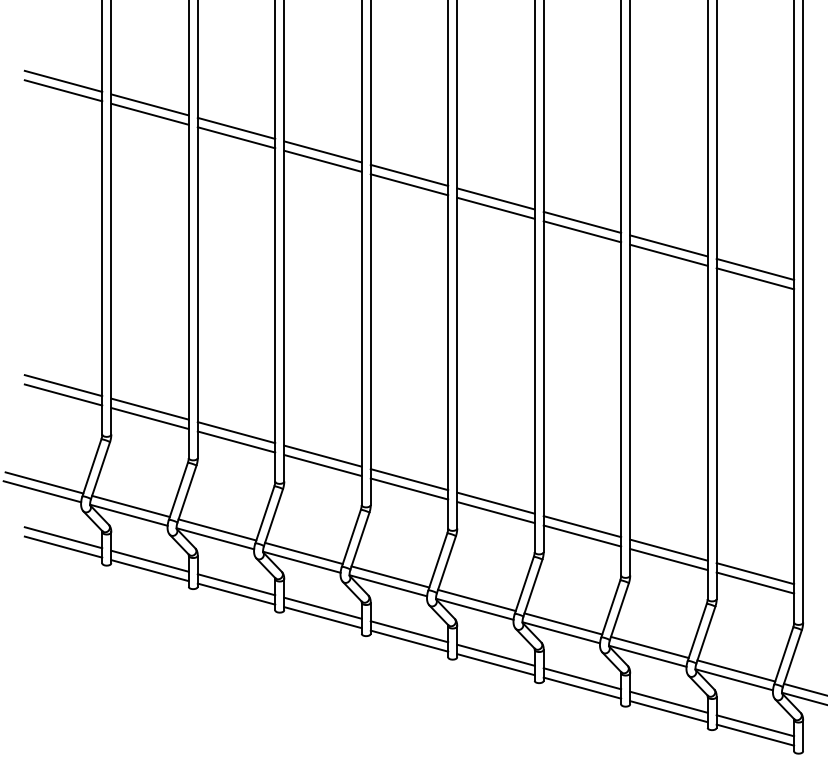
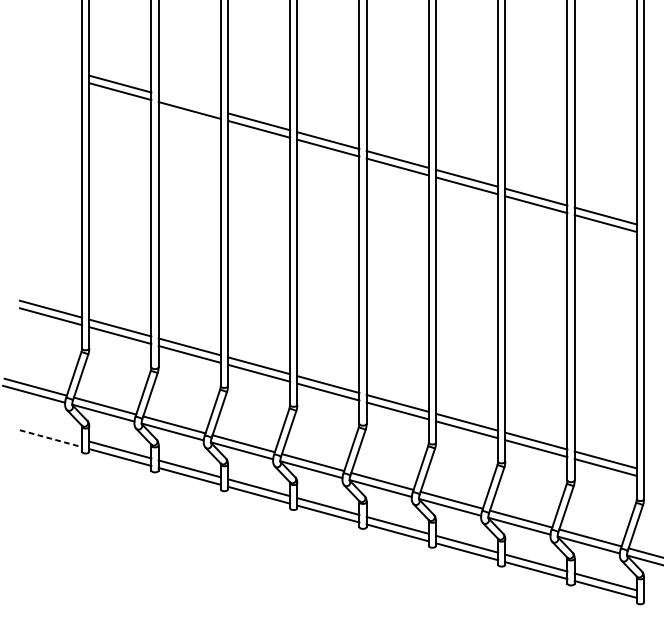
line: (63, 80) -> (50, 64), removed
line: (63, 90) -> (50, 72), removed
line: (236, 127) -> (189, 102), removed
line: (63, 537) -> (50, 430), removed
line: (64, 547) -> (51, 438), solid -> dashed

